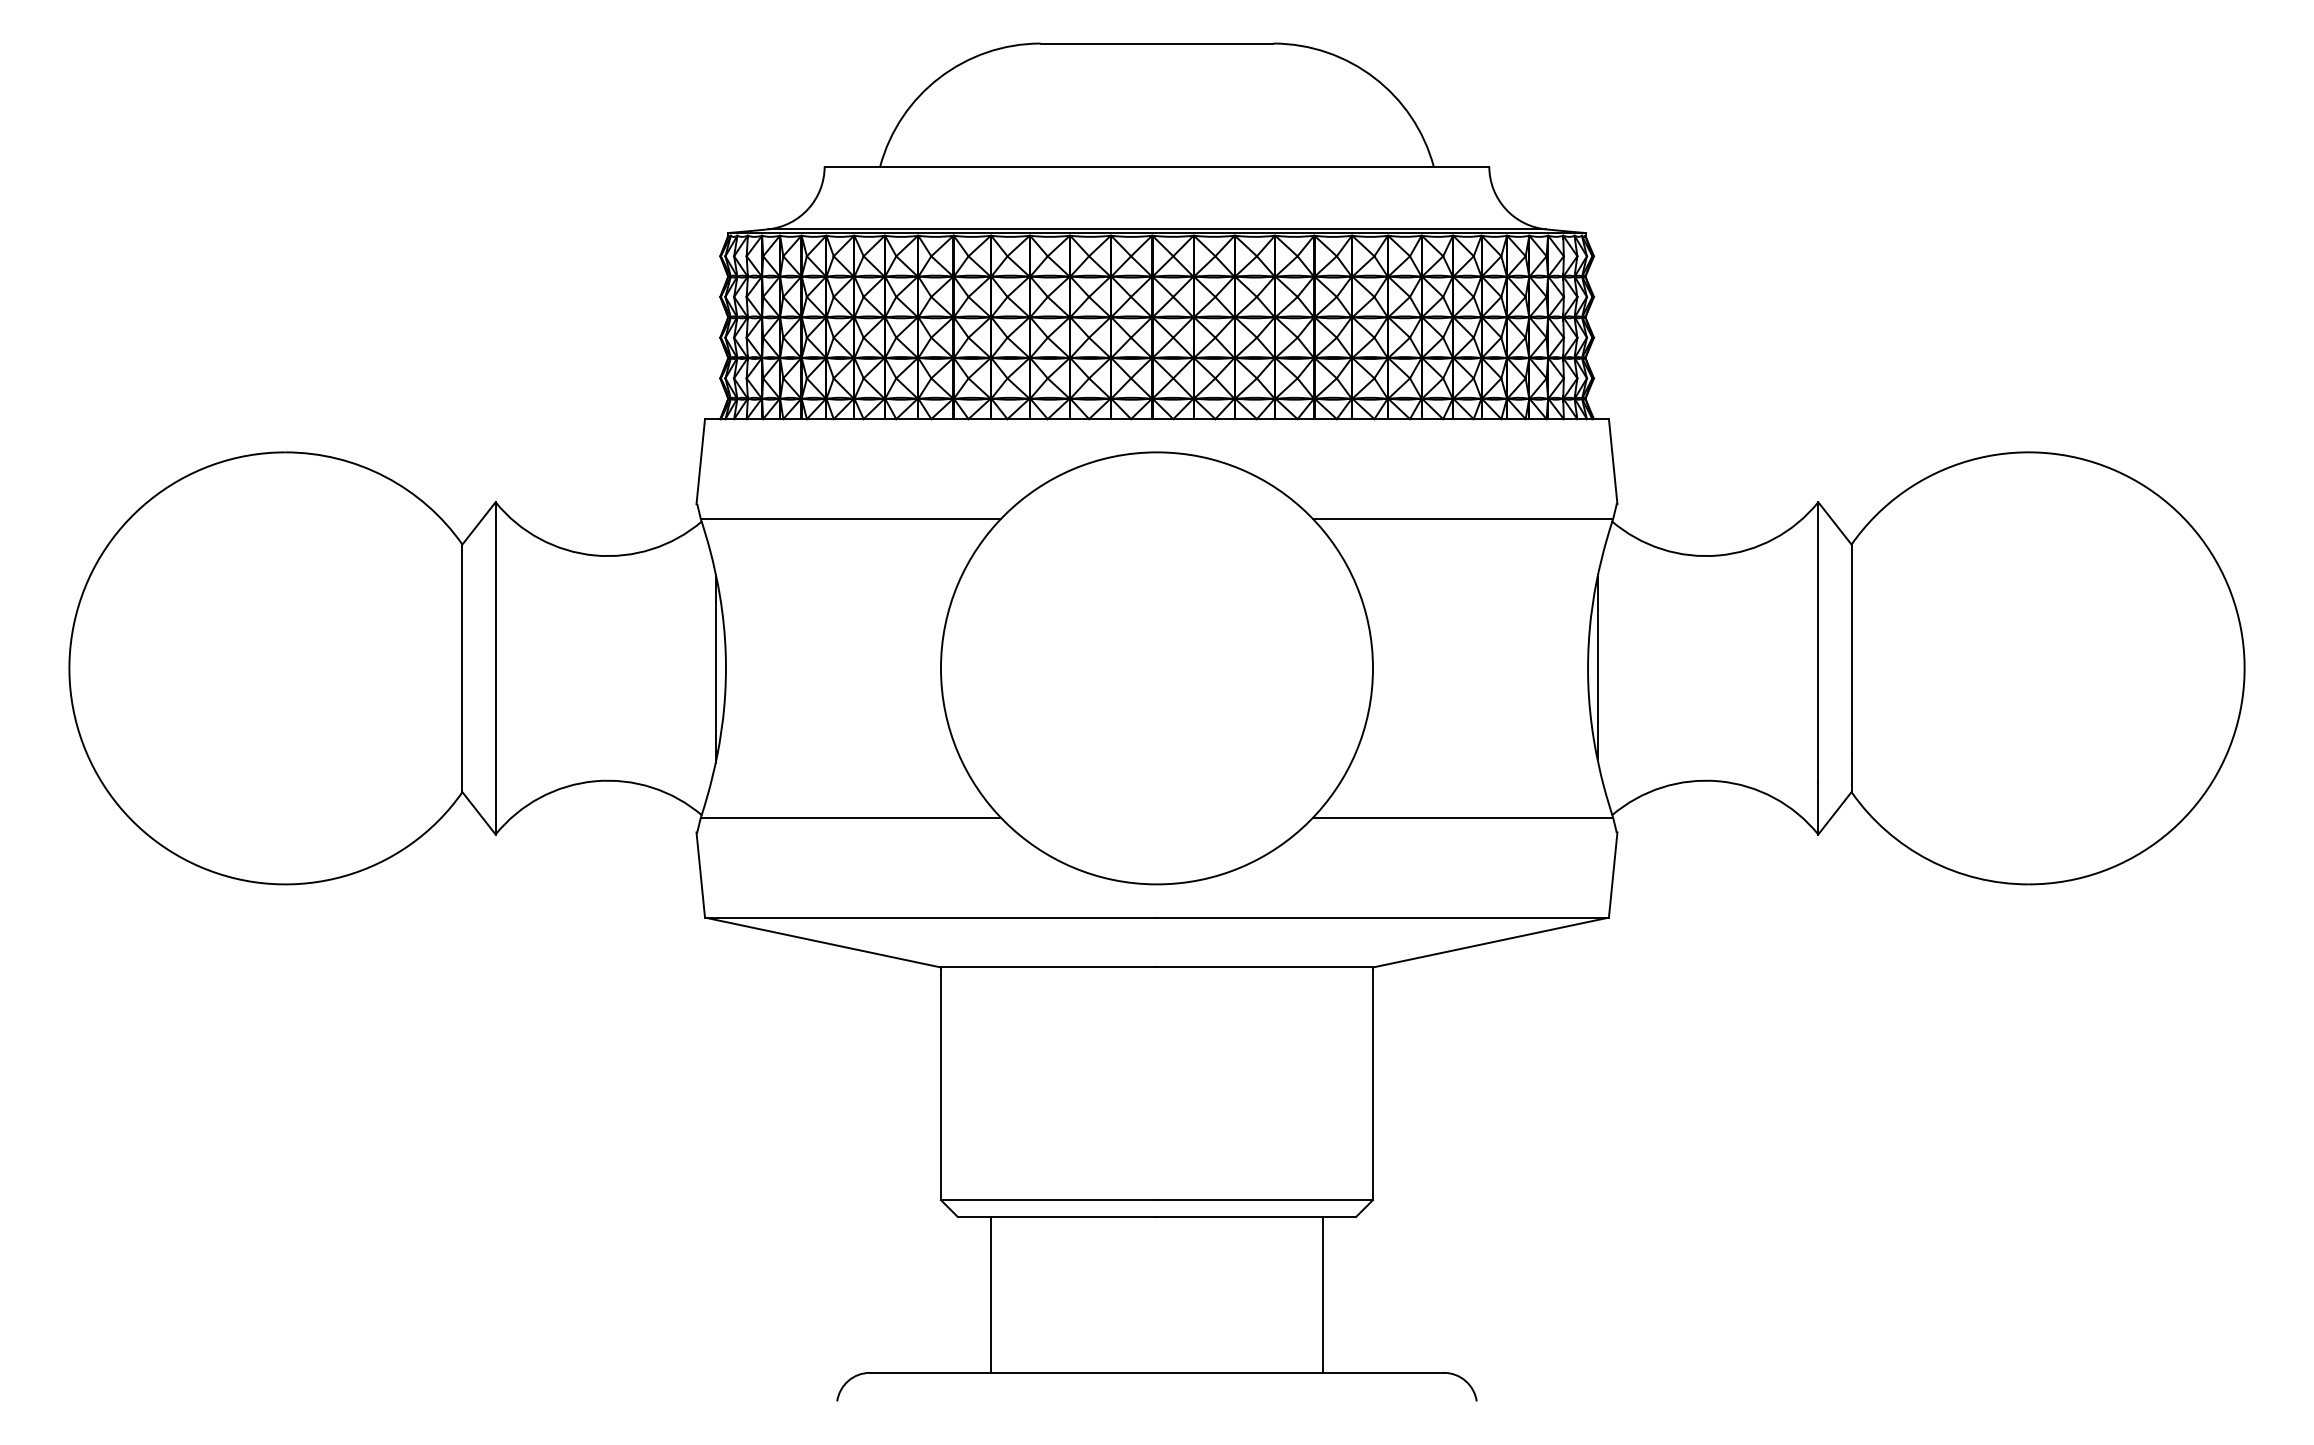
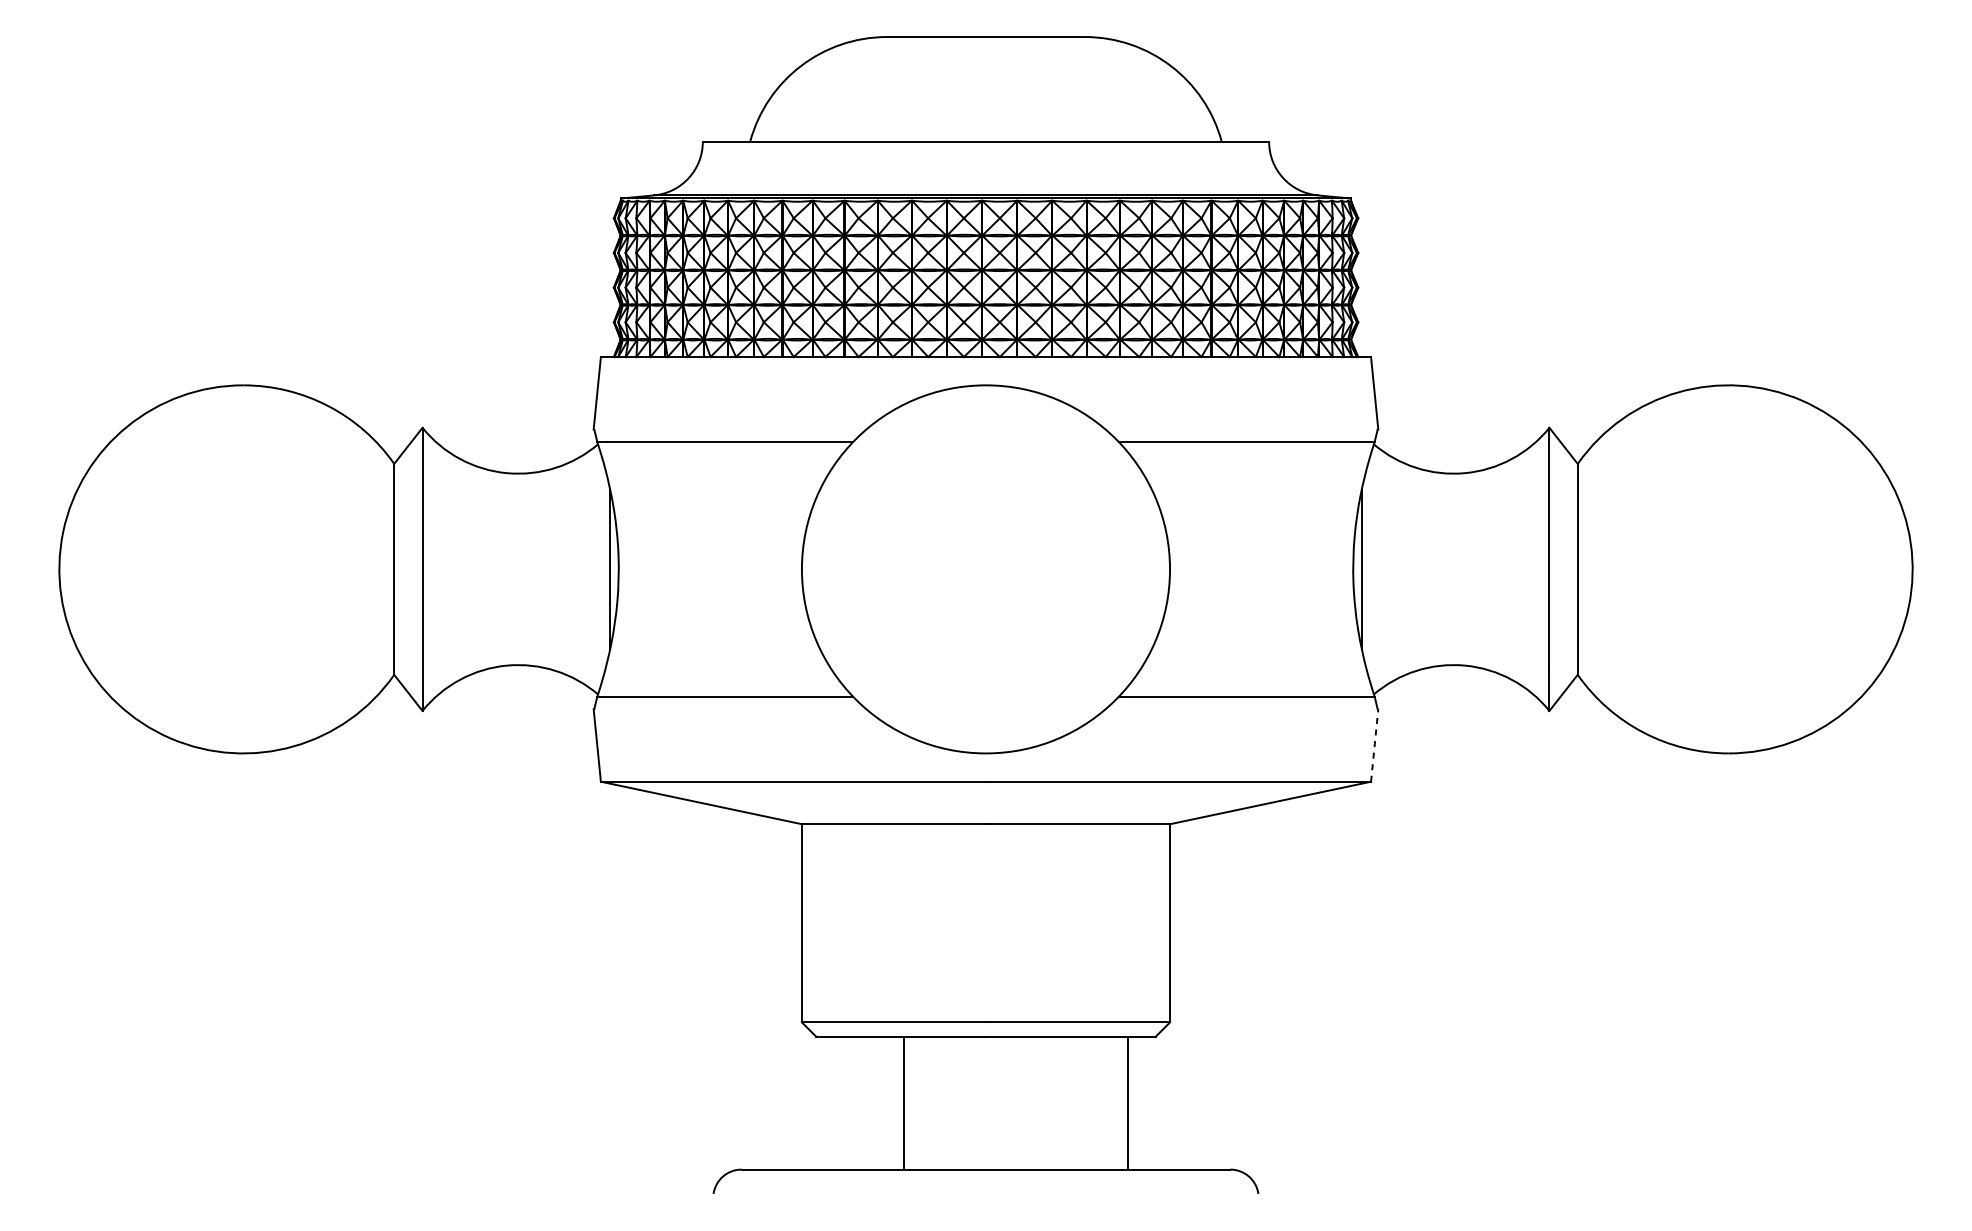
line: (1613, 875) -> (1374, 745), solid -> dashed
line: (990, 1294) -> (903, 1102), moved

